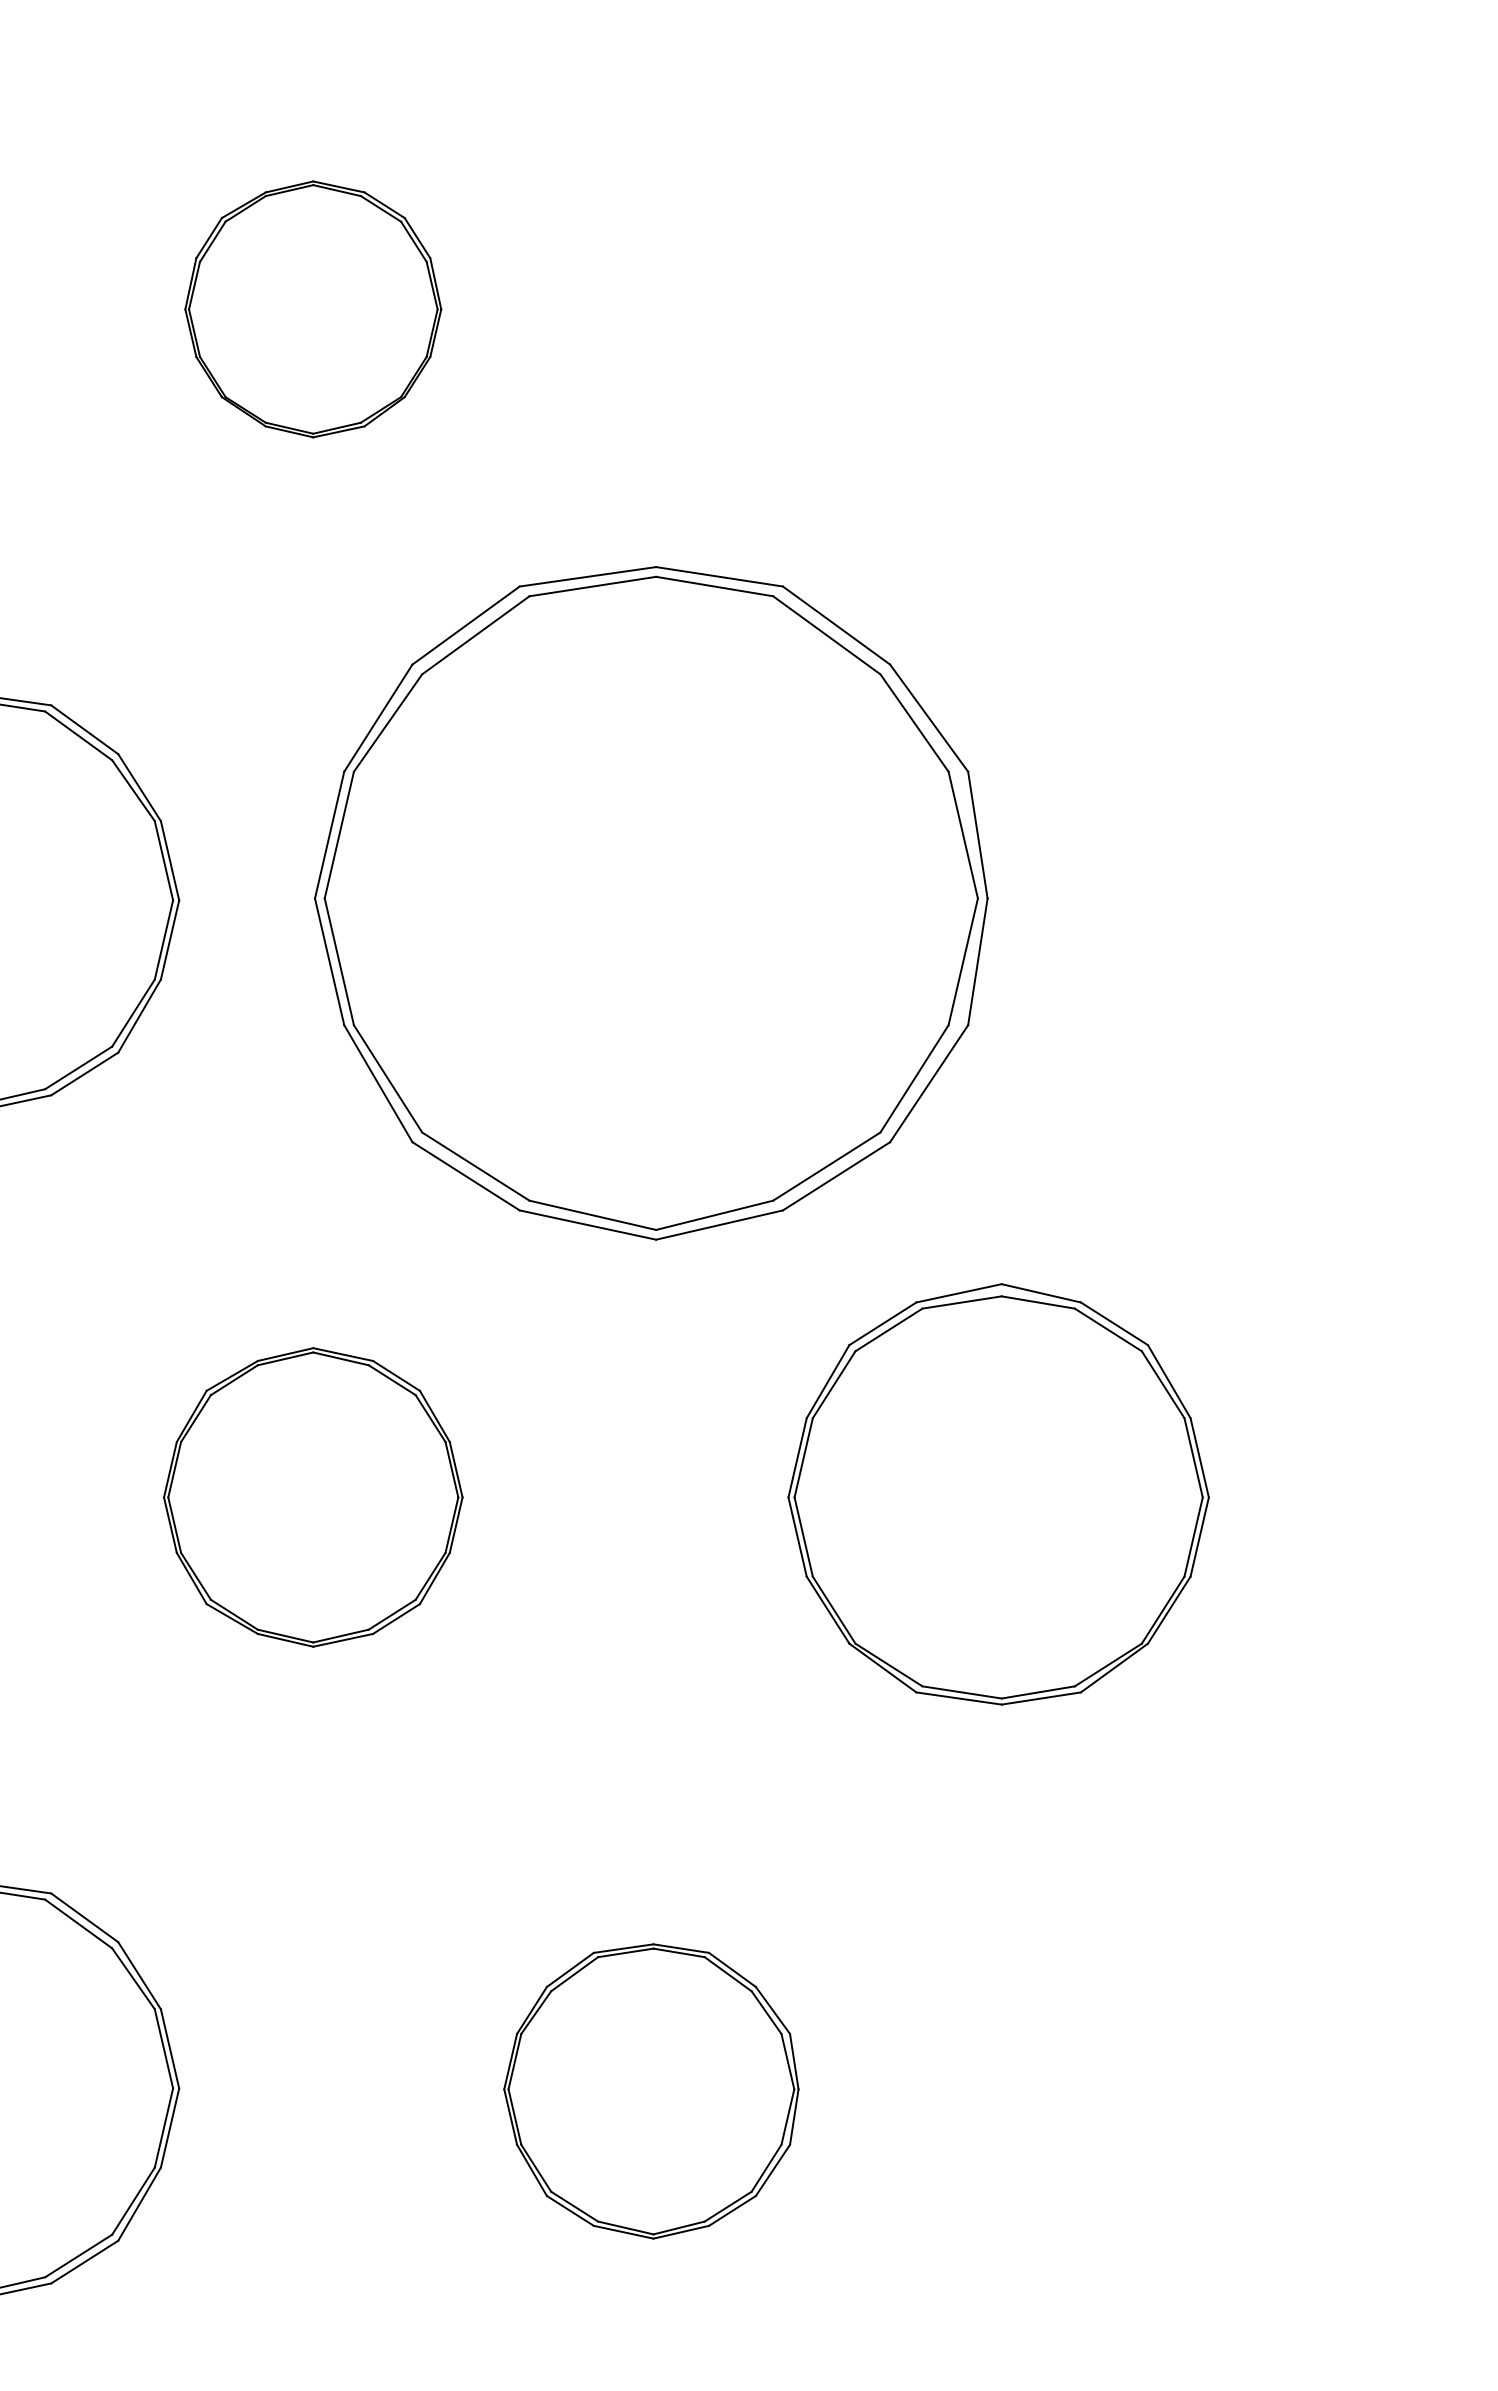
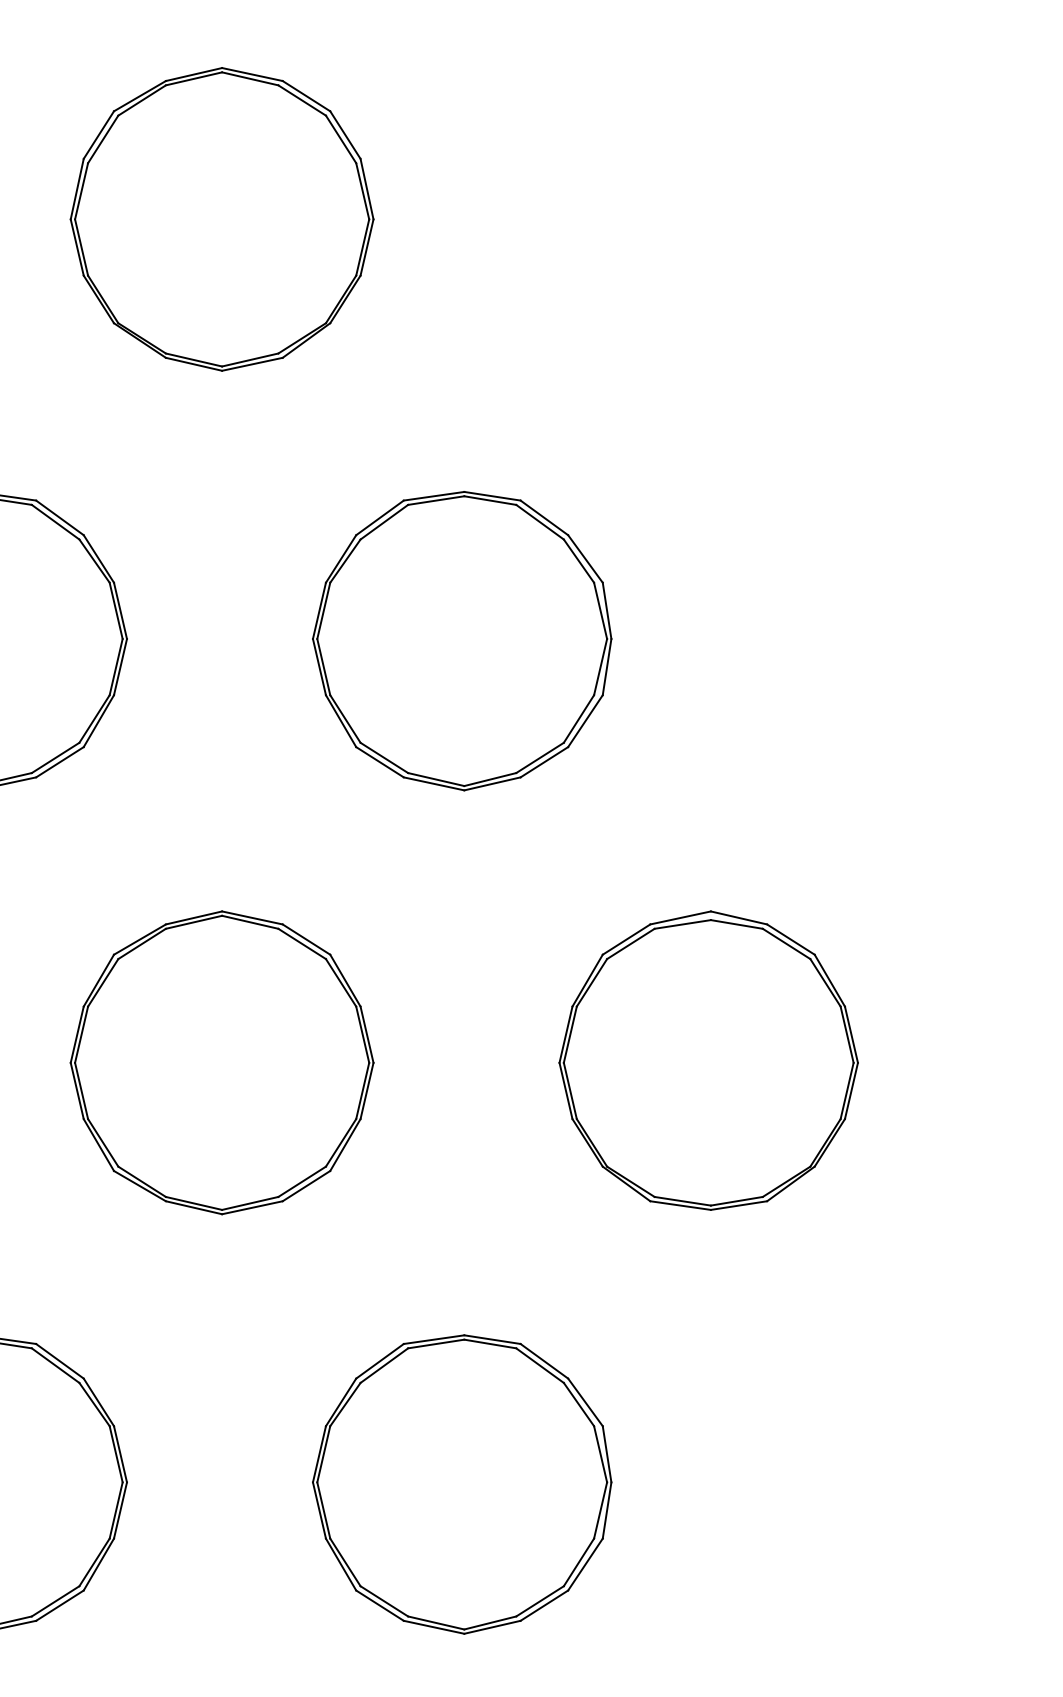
part: (313, 309) -> (222, 219), size x1.67
part: (651, 903) -> (462, 641), size x0.62
part: (313, 1497) -> (222, 1062), size x1.43
part: (651, 2091) -> (462, 1484), size x1.43

